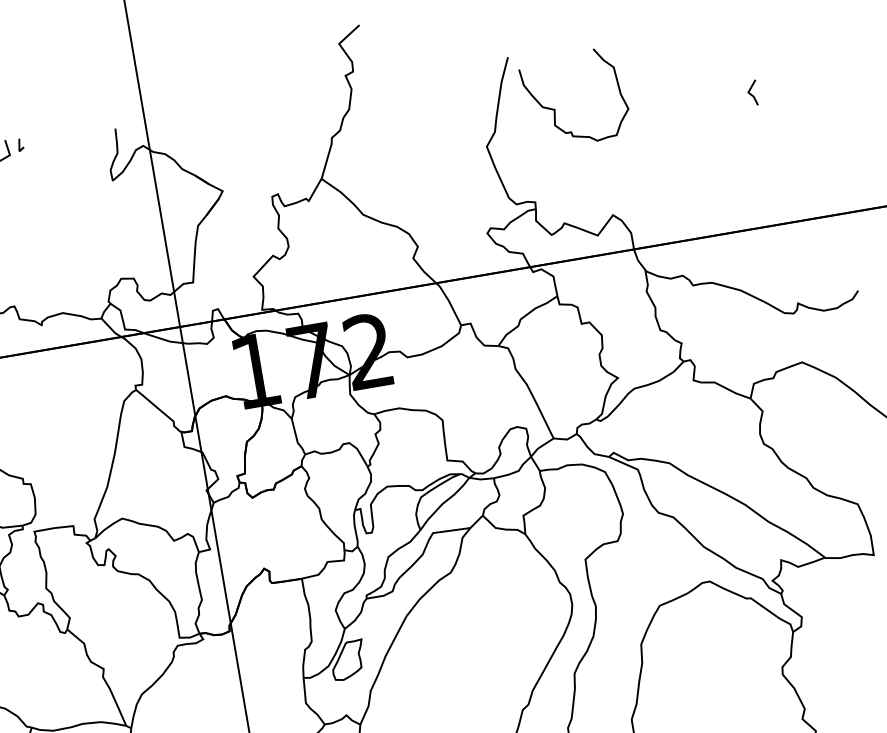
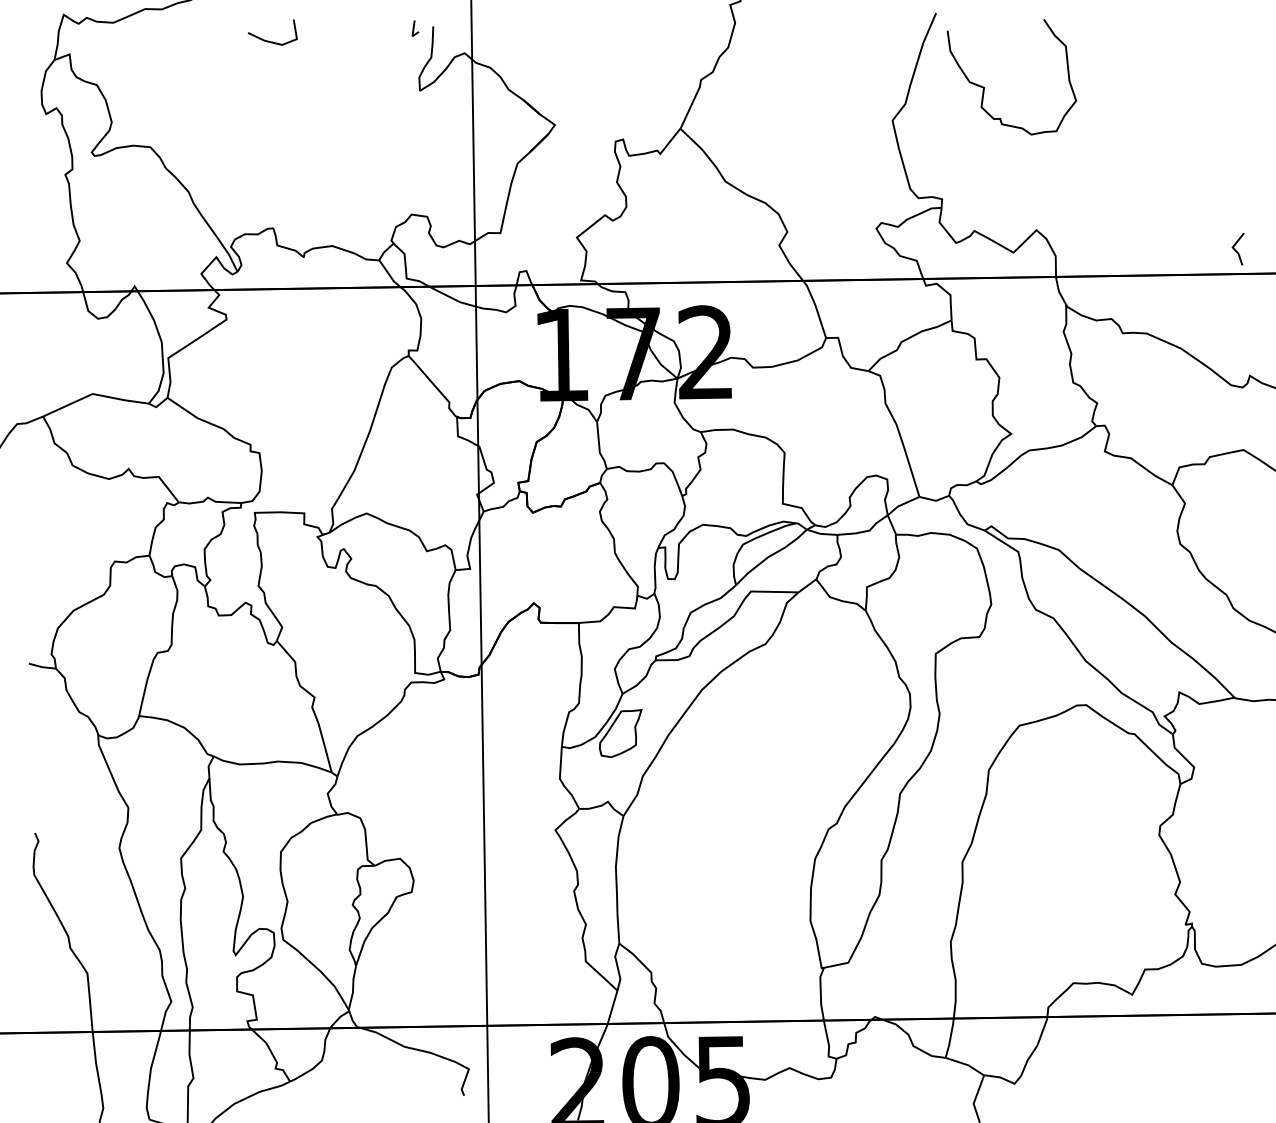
line: (750, 93) -> (1235, 249), moved
line: (20, 145) -> (414, 28), moved

